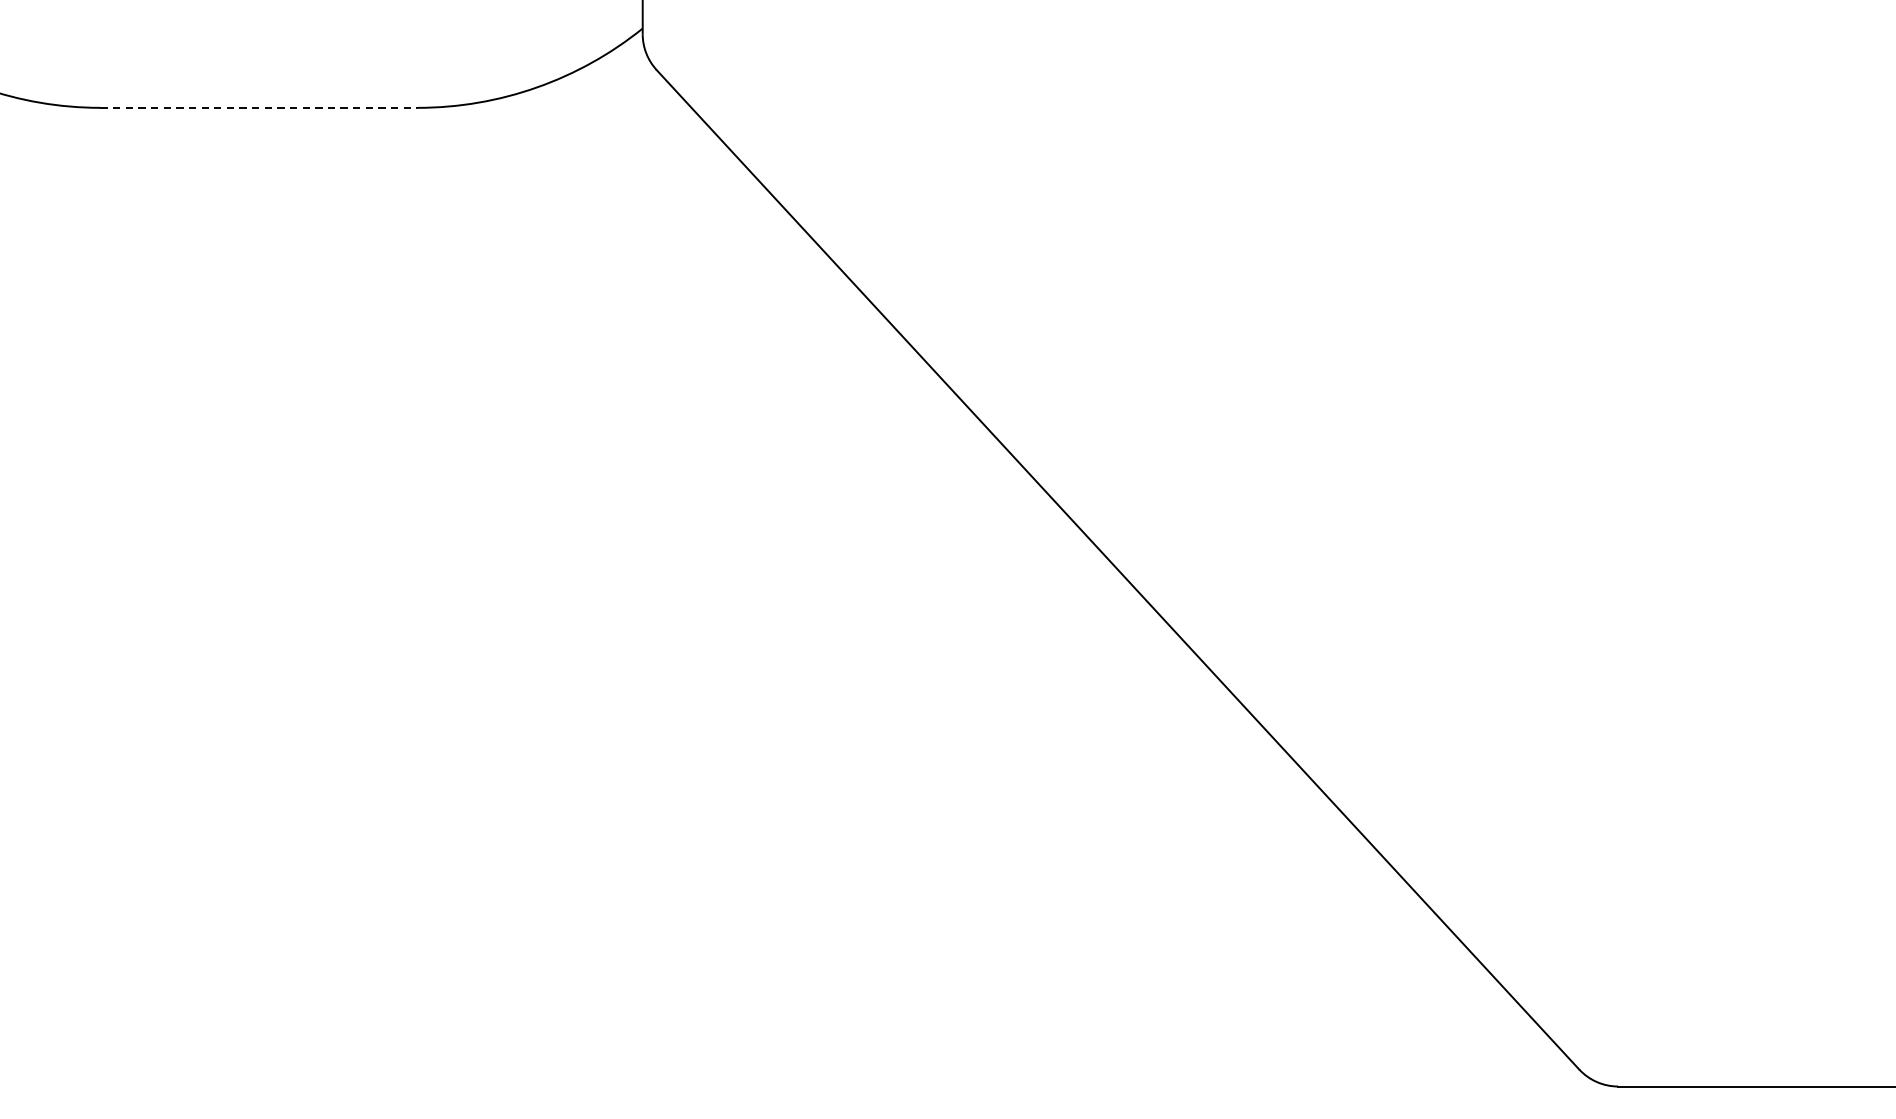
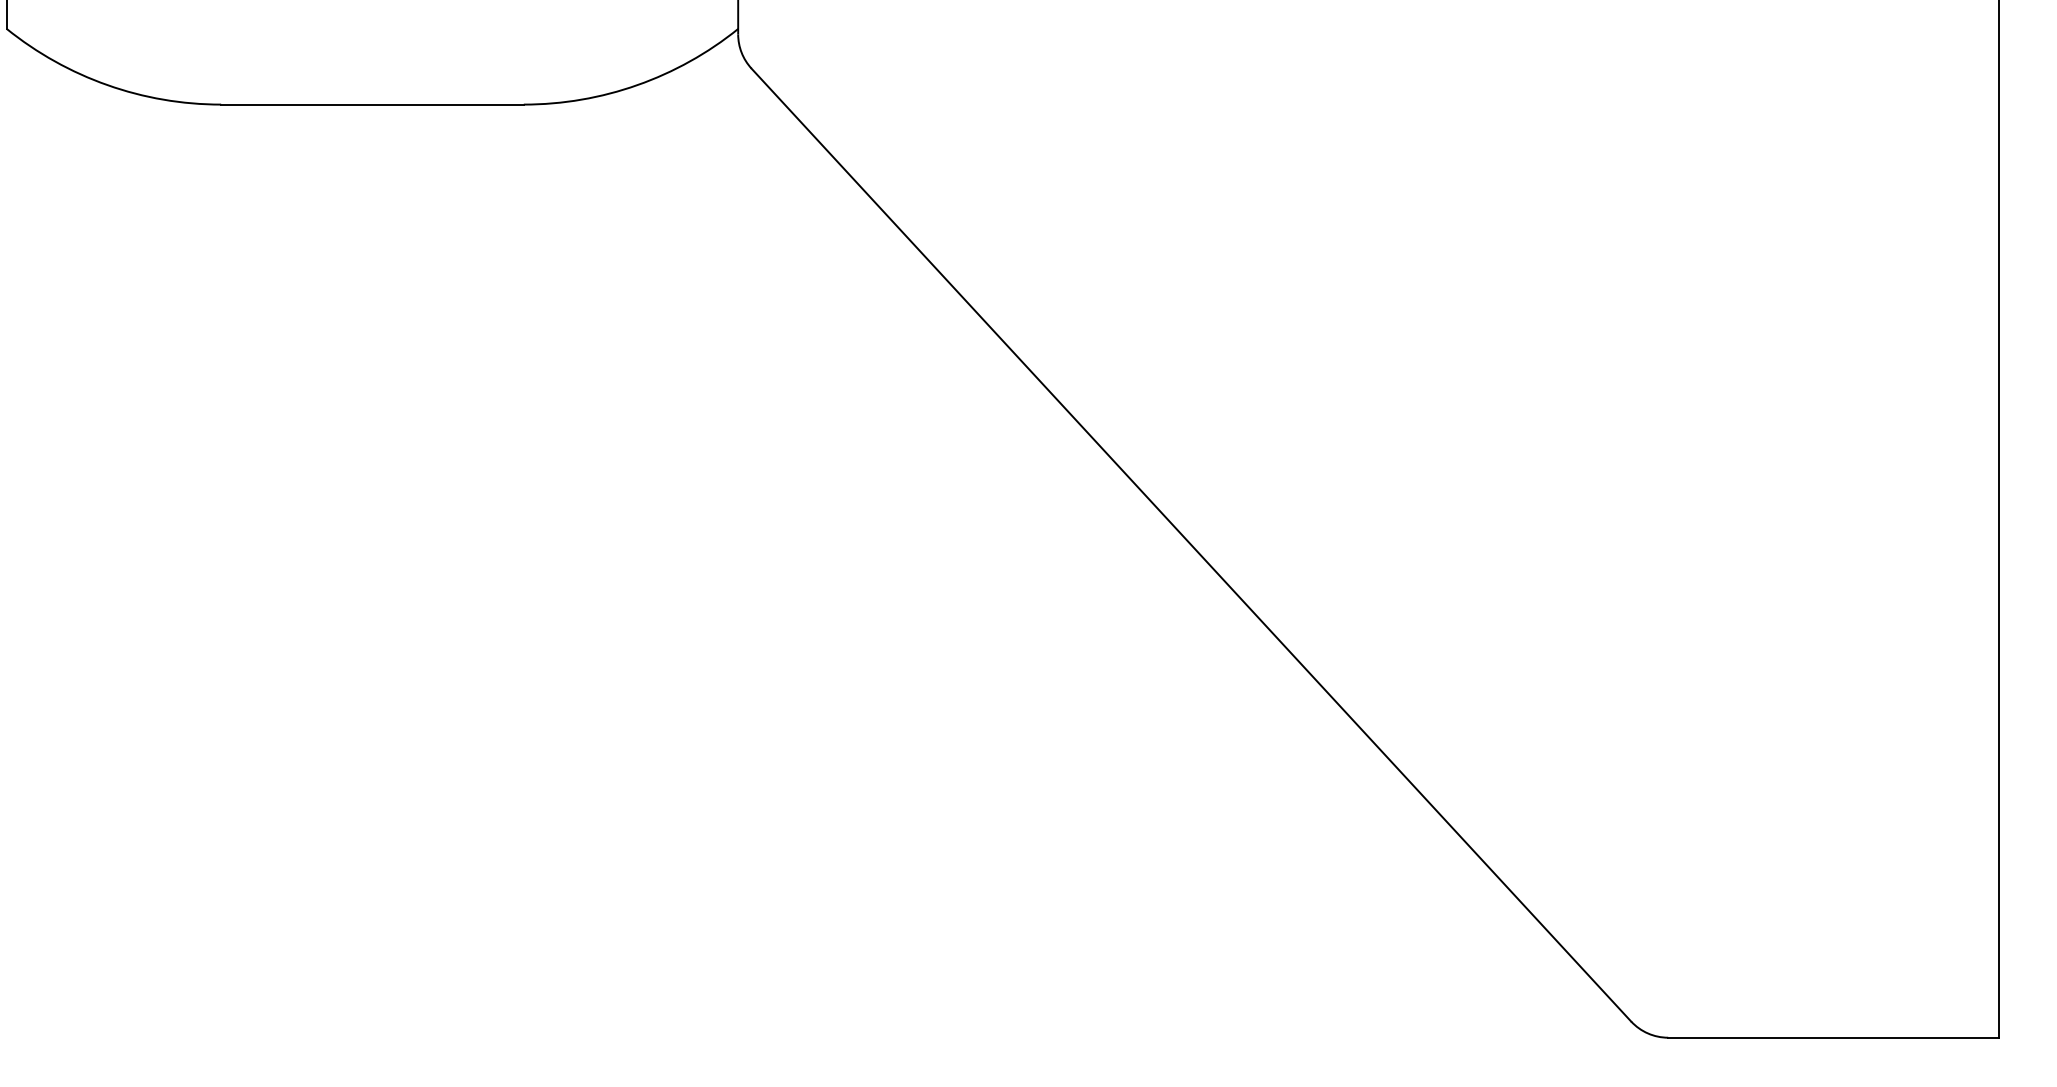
line: (259, 107) -> (372, 104), dashed -> solid

